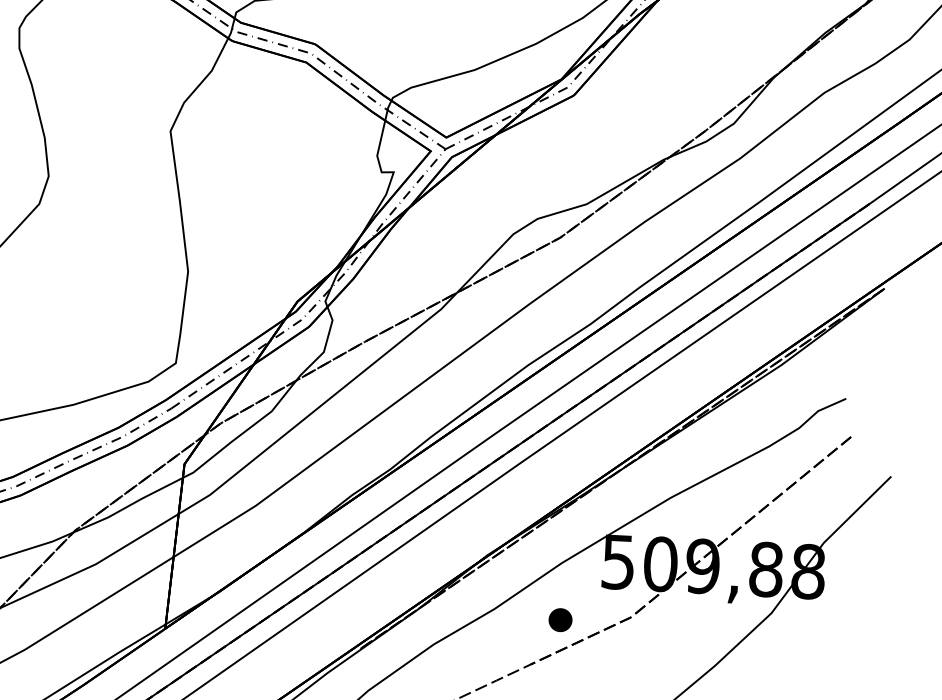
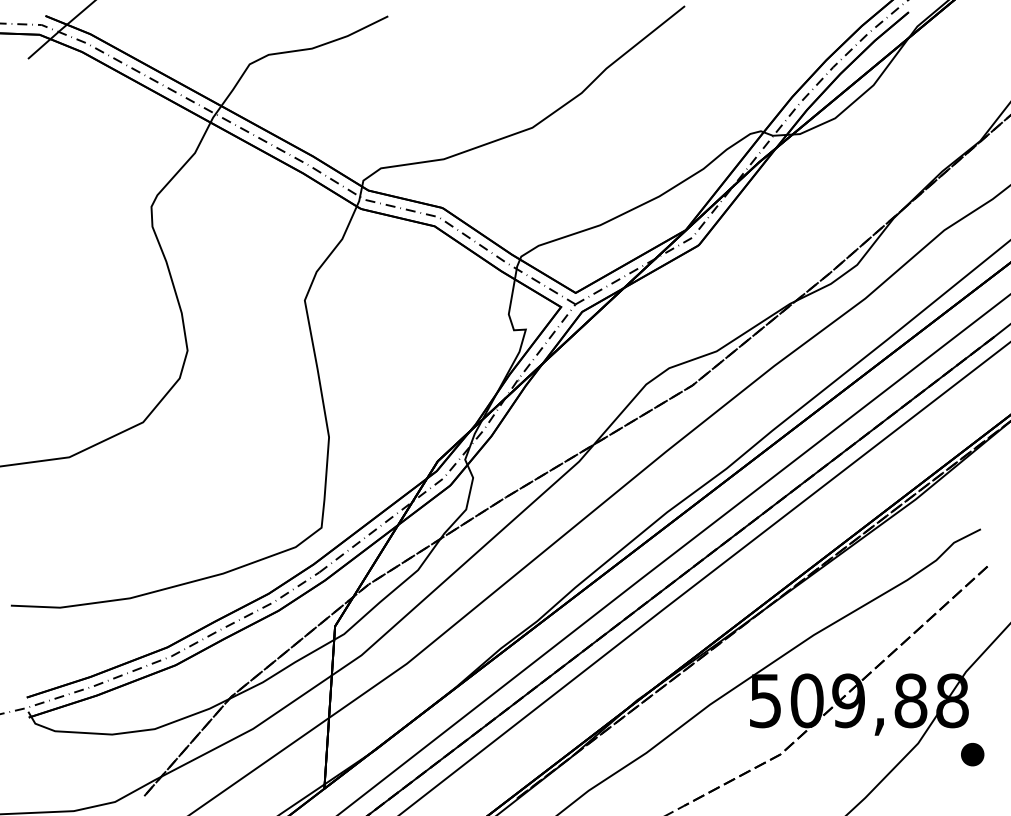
part: (560, 620) -> (972, 754), moved

